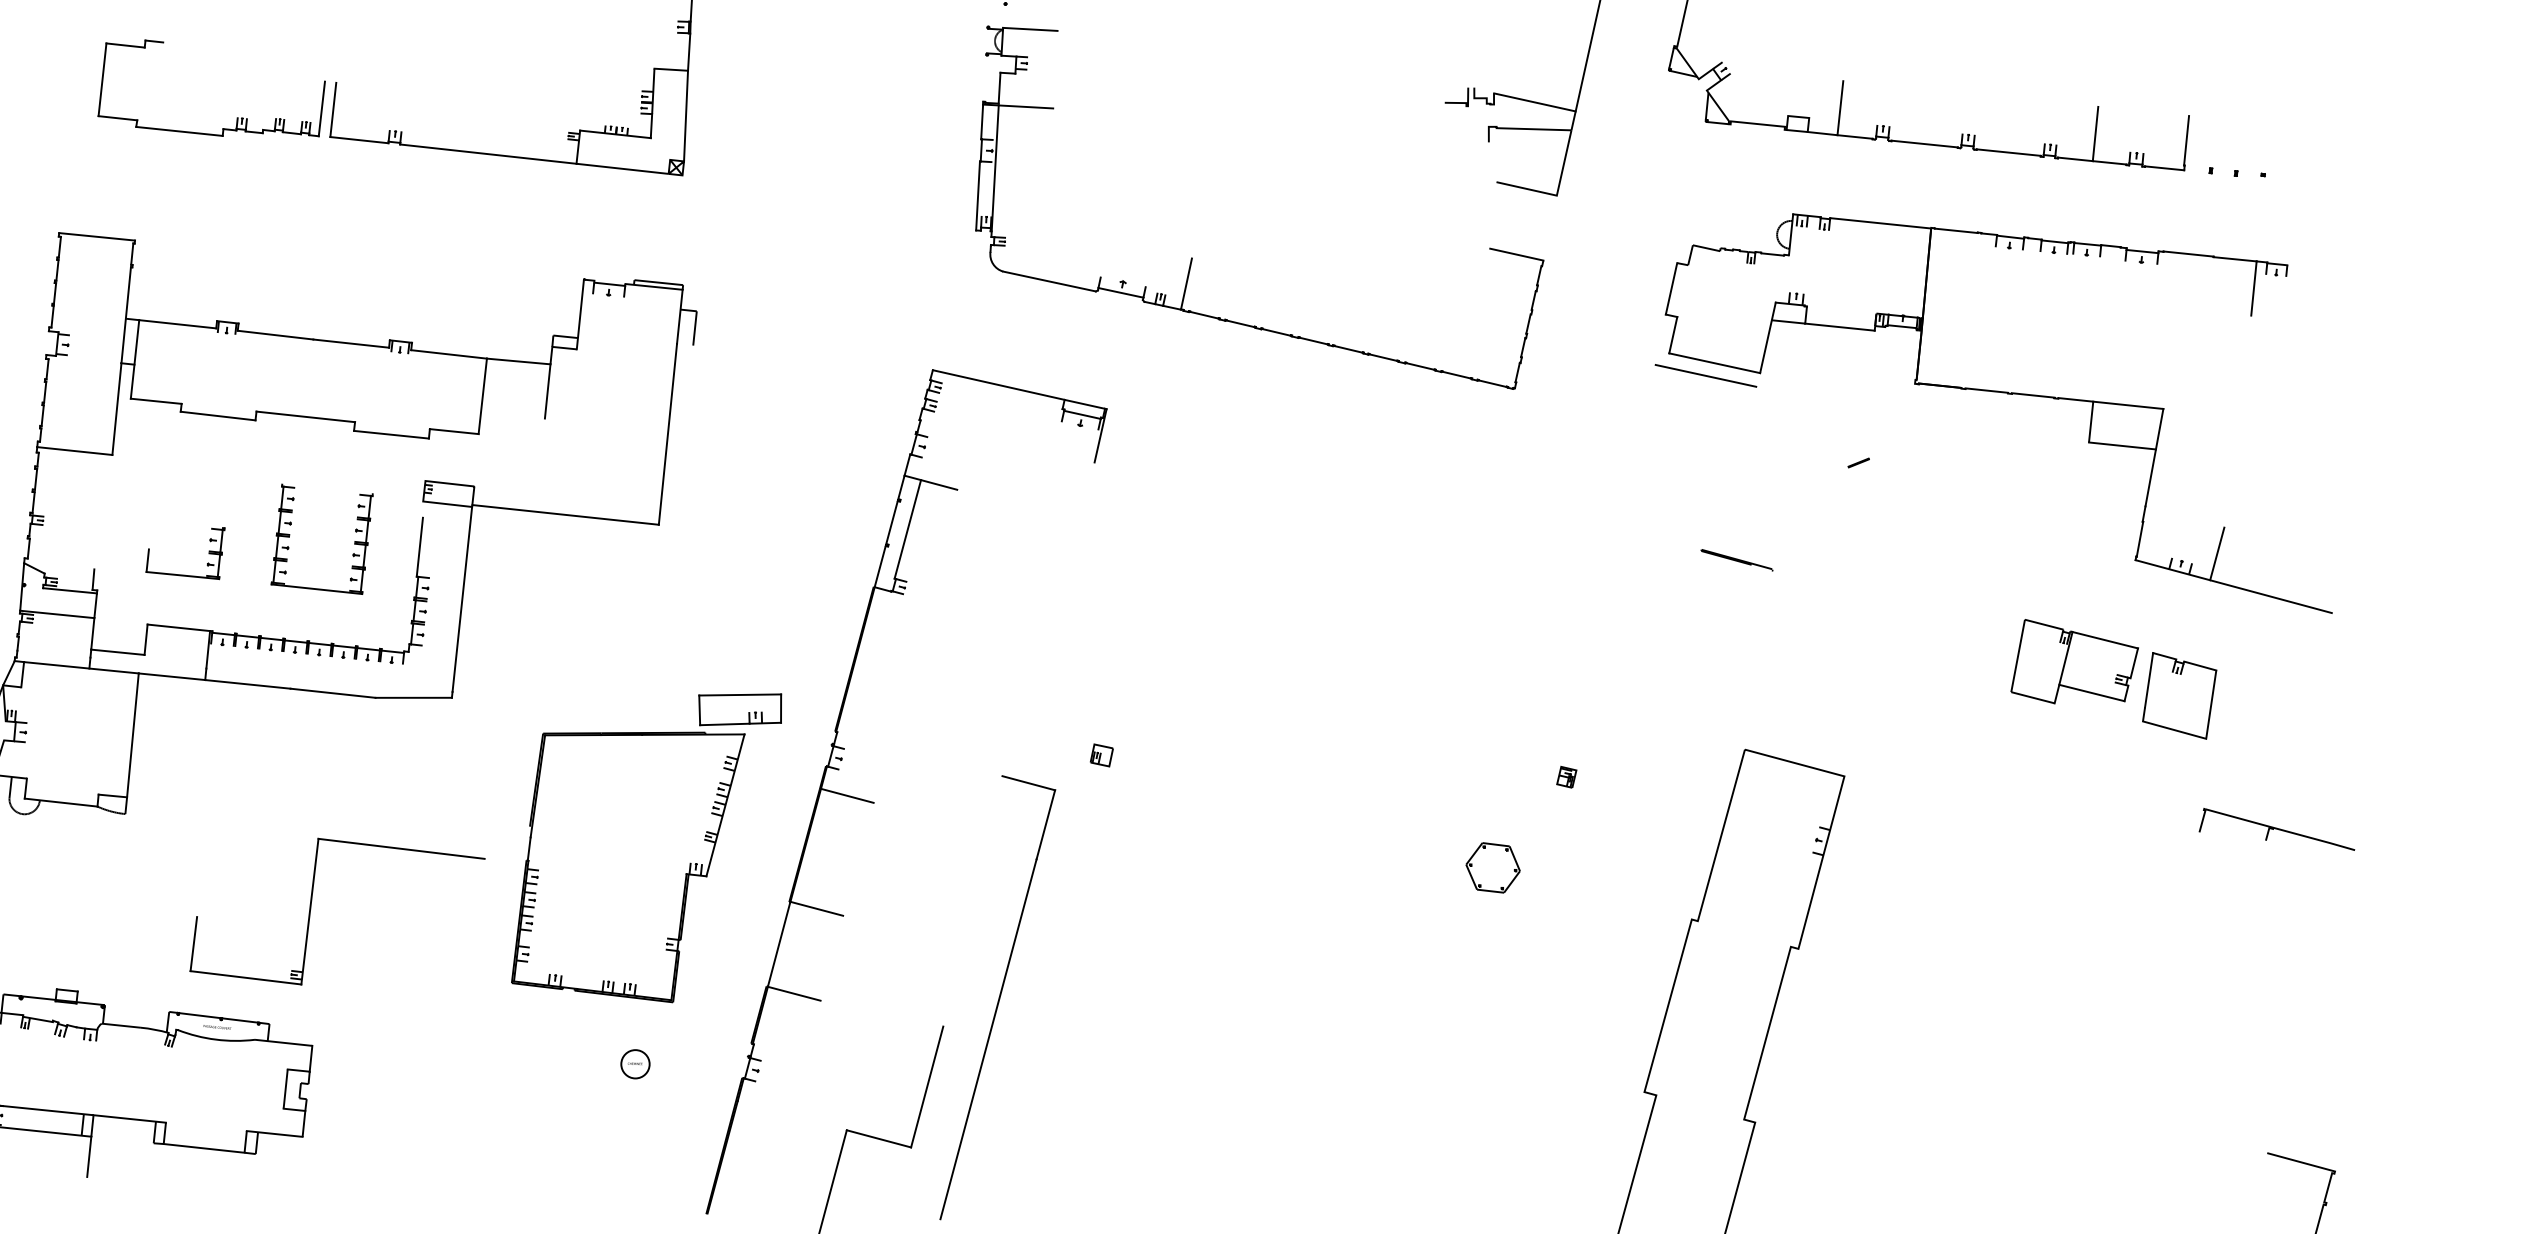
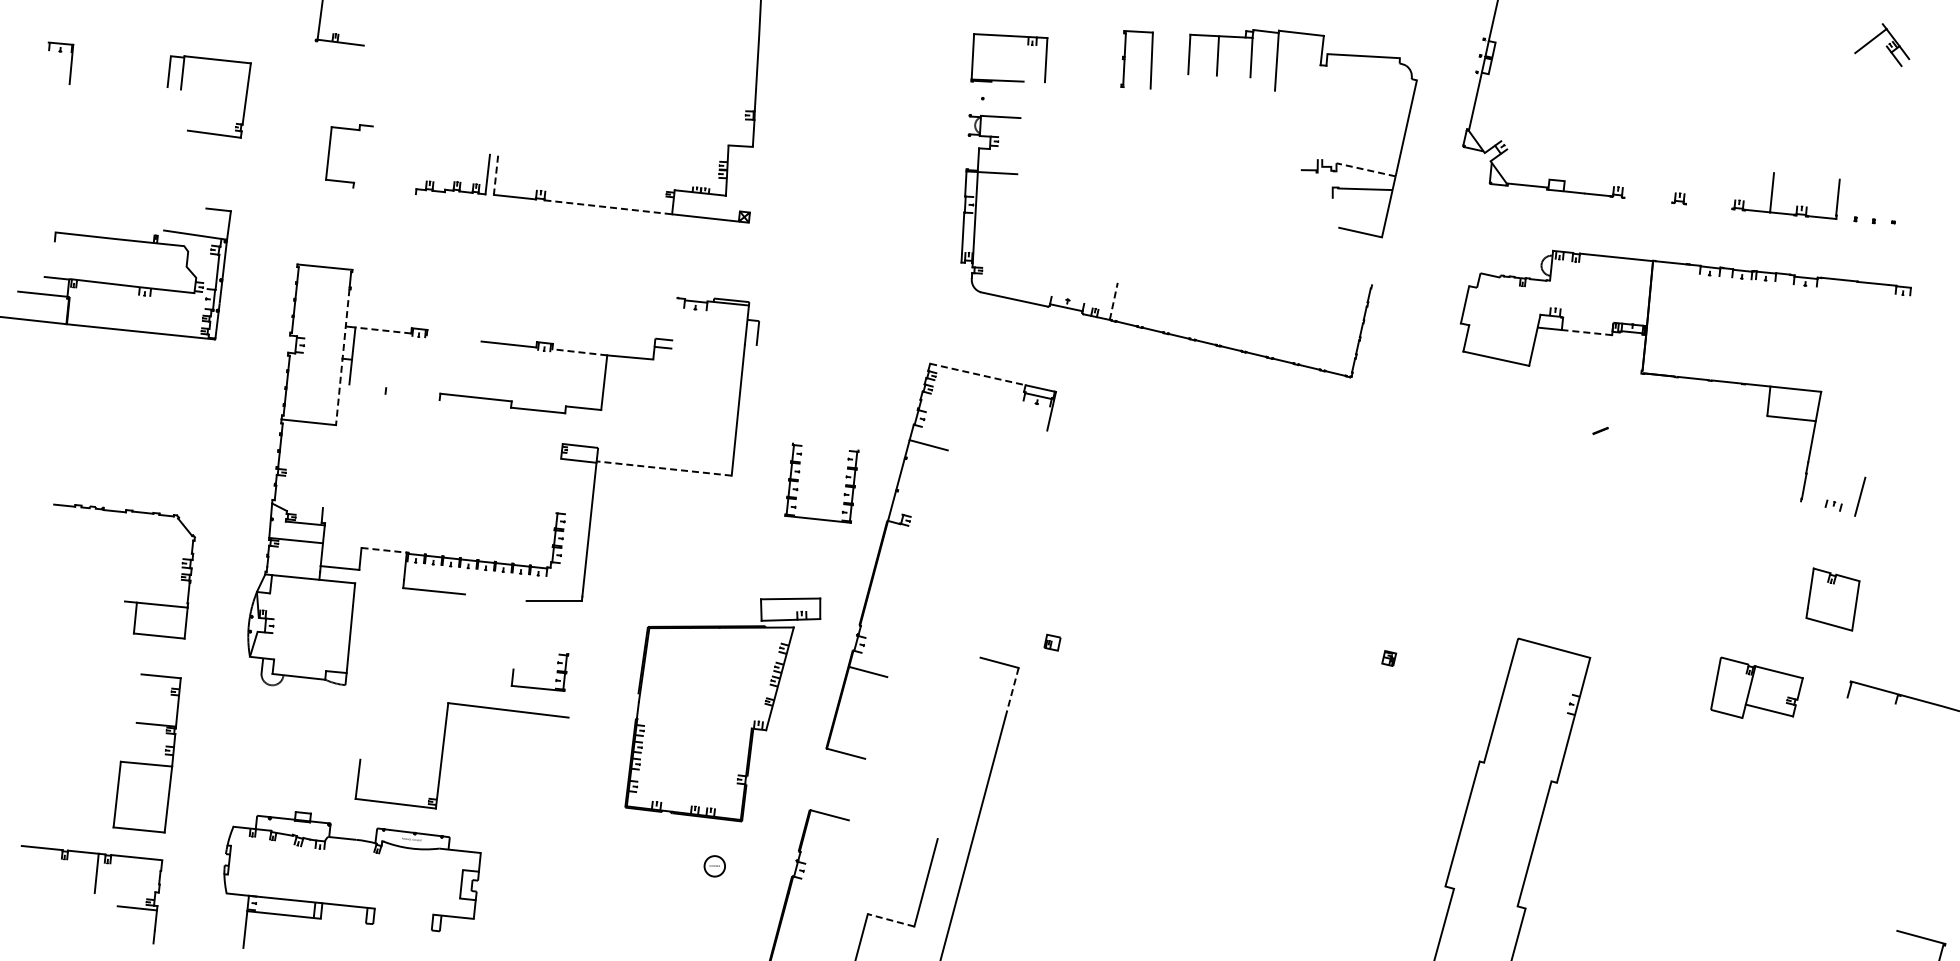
line: (1534, 101) -> (1365, 169), solid -> dashed
line: (1840, 107) -> (1587, 173), removed
line: (333, 110) -> (496, 175), solid -> dashed
line: (684, 115) -> (750, 179), removed
line: (179, 130) -> (384, 190), removed
line: (1924, 143) -> (1648, 199), removed
line: (2009, 151) -> (1709, 205), removed
line: (488, 154) -> (608, 207), solid -> dashed
line: (1516, 253) -> (1352, 279), removed
line: (1186, 284) -> (1113, 301), solid -> dashed
line: (2253, 288) -> (1886, 304), removed
line: (579, 314) -> (674, 323), removed
line: (176, 324) -> (382, 330), solid -> dashed
line: (1839, 327) -> (1586, 332), solid -> dashed
line: (274, 335) -> (453, 338), removed
line: (448, 354) -> (579, 352), solid -> dashed
line: (121, 361) -> (342, 357), solid -> dashed
line: (1705, 375) -> (1489, 367), removed
line: (998, 385) -> (977, 374), solid -> dashed
line: (548, 390) -> (651, 378), removed
line: (155, 401) -> (367, 386), removed
line: (217, 415) -> (412, 396), removed
line: (565, 514) -> (664, 468), solid -> dashed
line: (907, 528) -> (911, 478), removed
part: (289, 538) -> (798, 482), moved
line: (419, 546) -> (558, 491), removed
line: (1735, 560) -> (1511, 501), removed
part: (184, 574) -> (539, 687), moved
line: (2234, 586) -> (1872, 520), removed
line: (179, 628) -> (384, 550), solid -> dashed
part: (2074, 661) -> (1756, 687), moved
line: (172, 676) -> (379, 585), removed
line: (332, 692) -> (495, 597), removed
line: (1045, 824) -> (1011, 692), solid -> dashed
part: (1492, 867) -> (1335, 723), removed
part: (311, 909) -> (443, 754), moved
line: (778, 944) -> (818, 779), removed
line: (878, 1139) -> (890, 920), solid -> dashed
line: (204, 1148) -> (402, 927), removed
line: (88, 1155) -> (318, 932), removed

